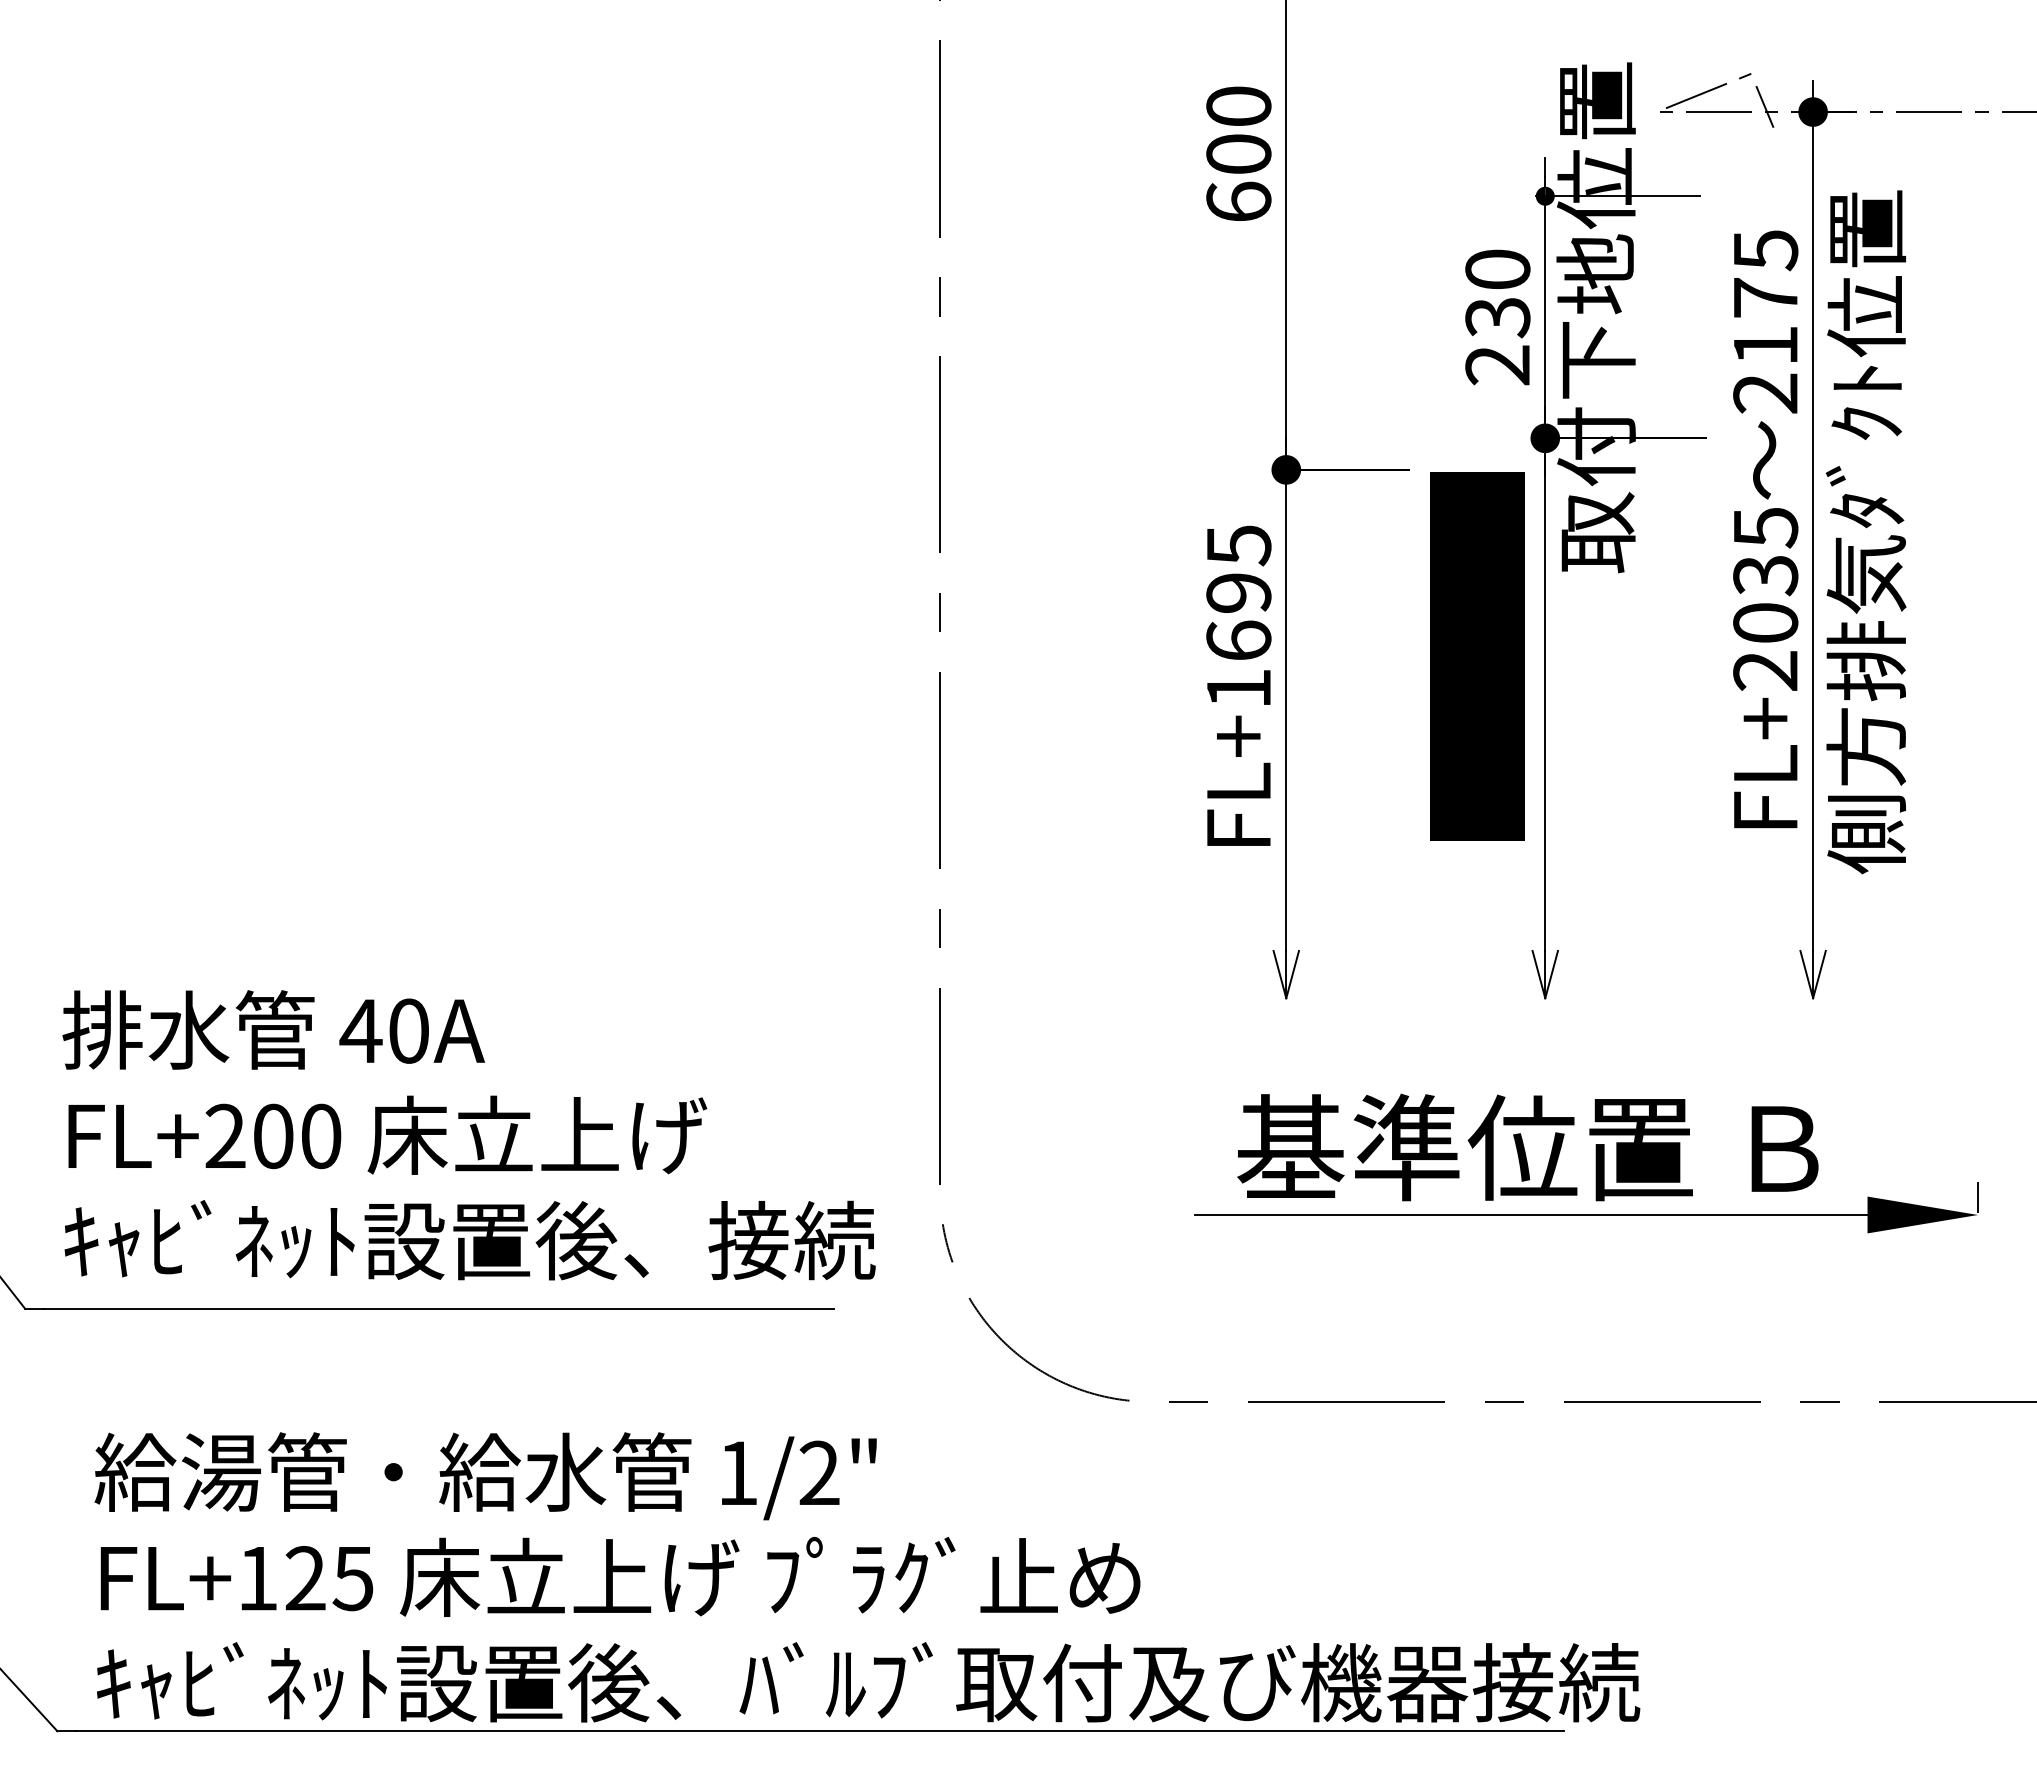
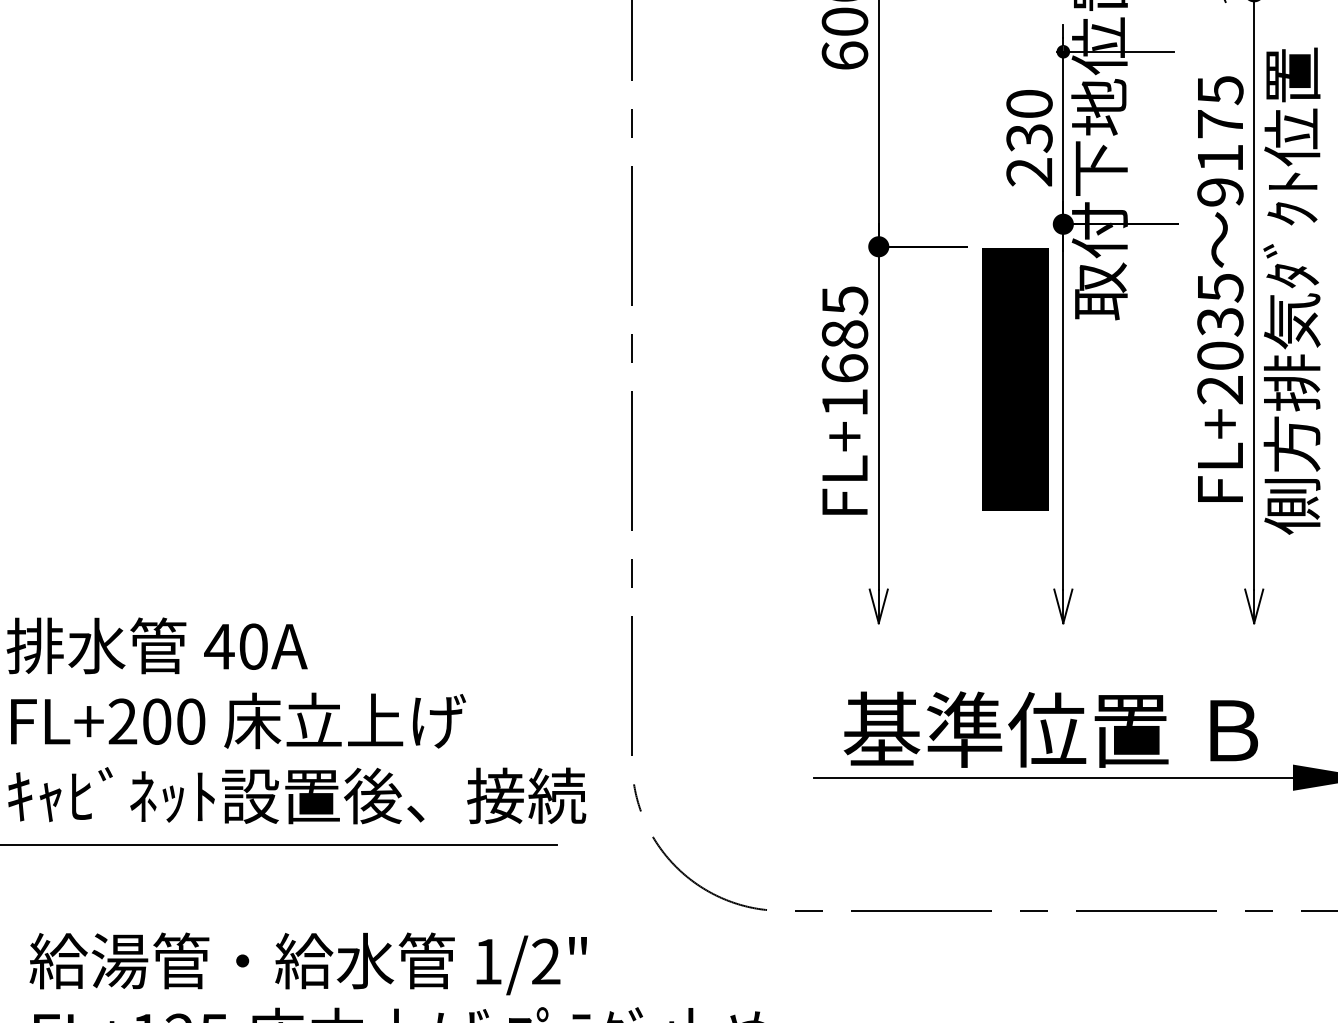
text: (1765, 393) -> (1220, 192), 2175 -> 9175
text: (1238, 592) -> (844, 334), FL+1695 -> FL+1685

